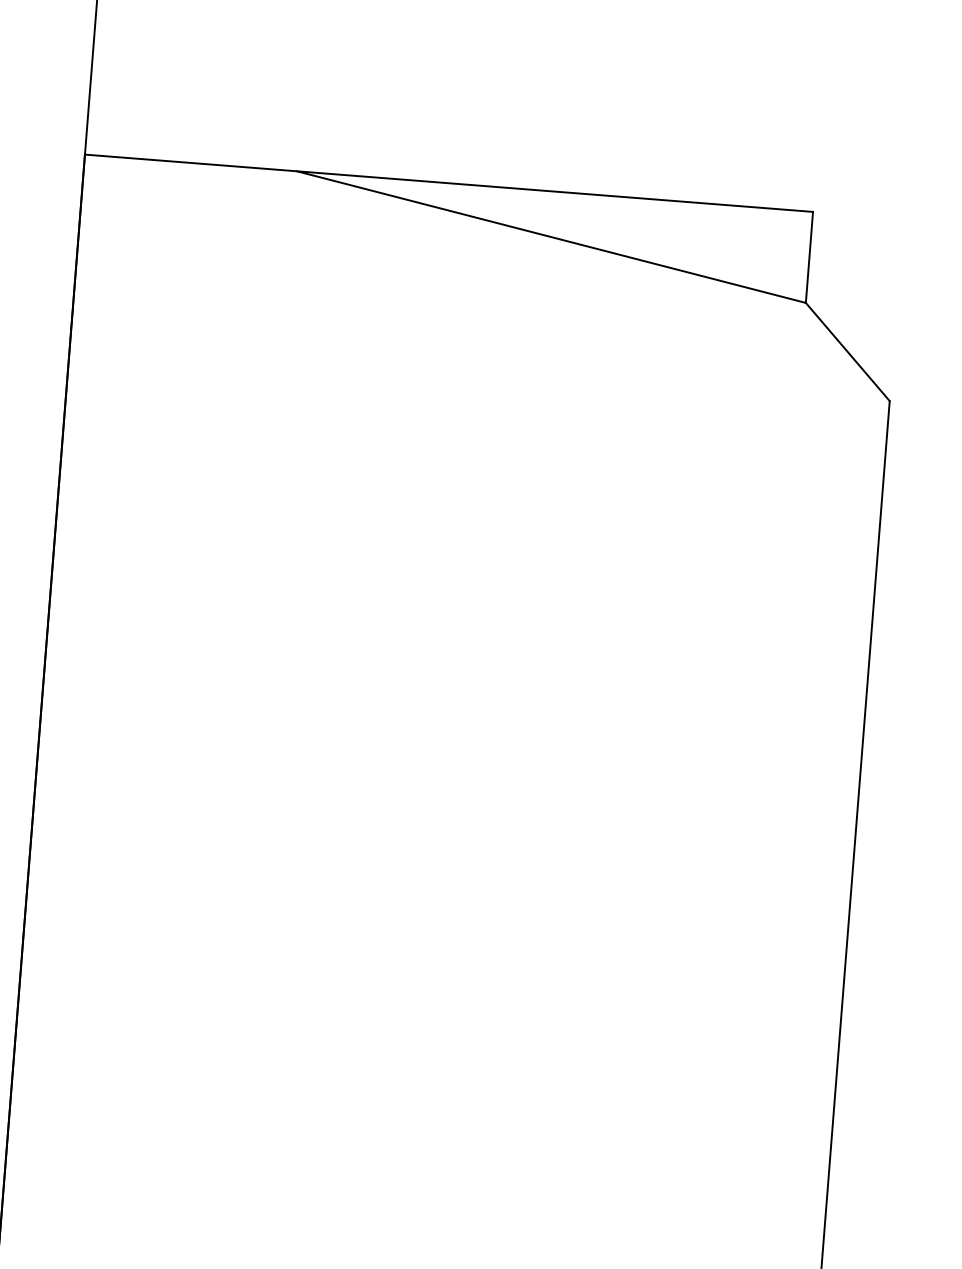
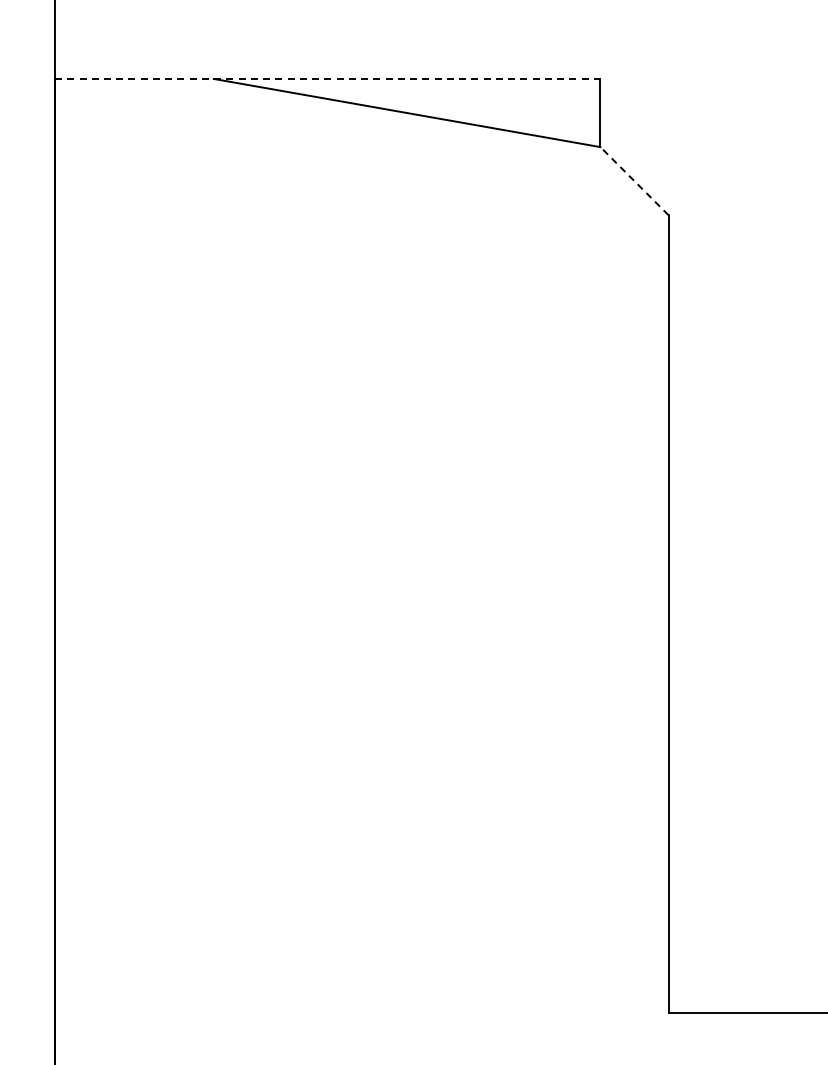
line: (448, 182) -> (327, 78), solid -> dashed
line: (847, 351) -> (634, 180), solid -> dashed

